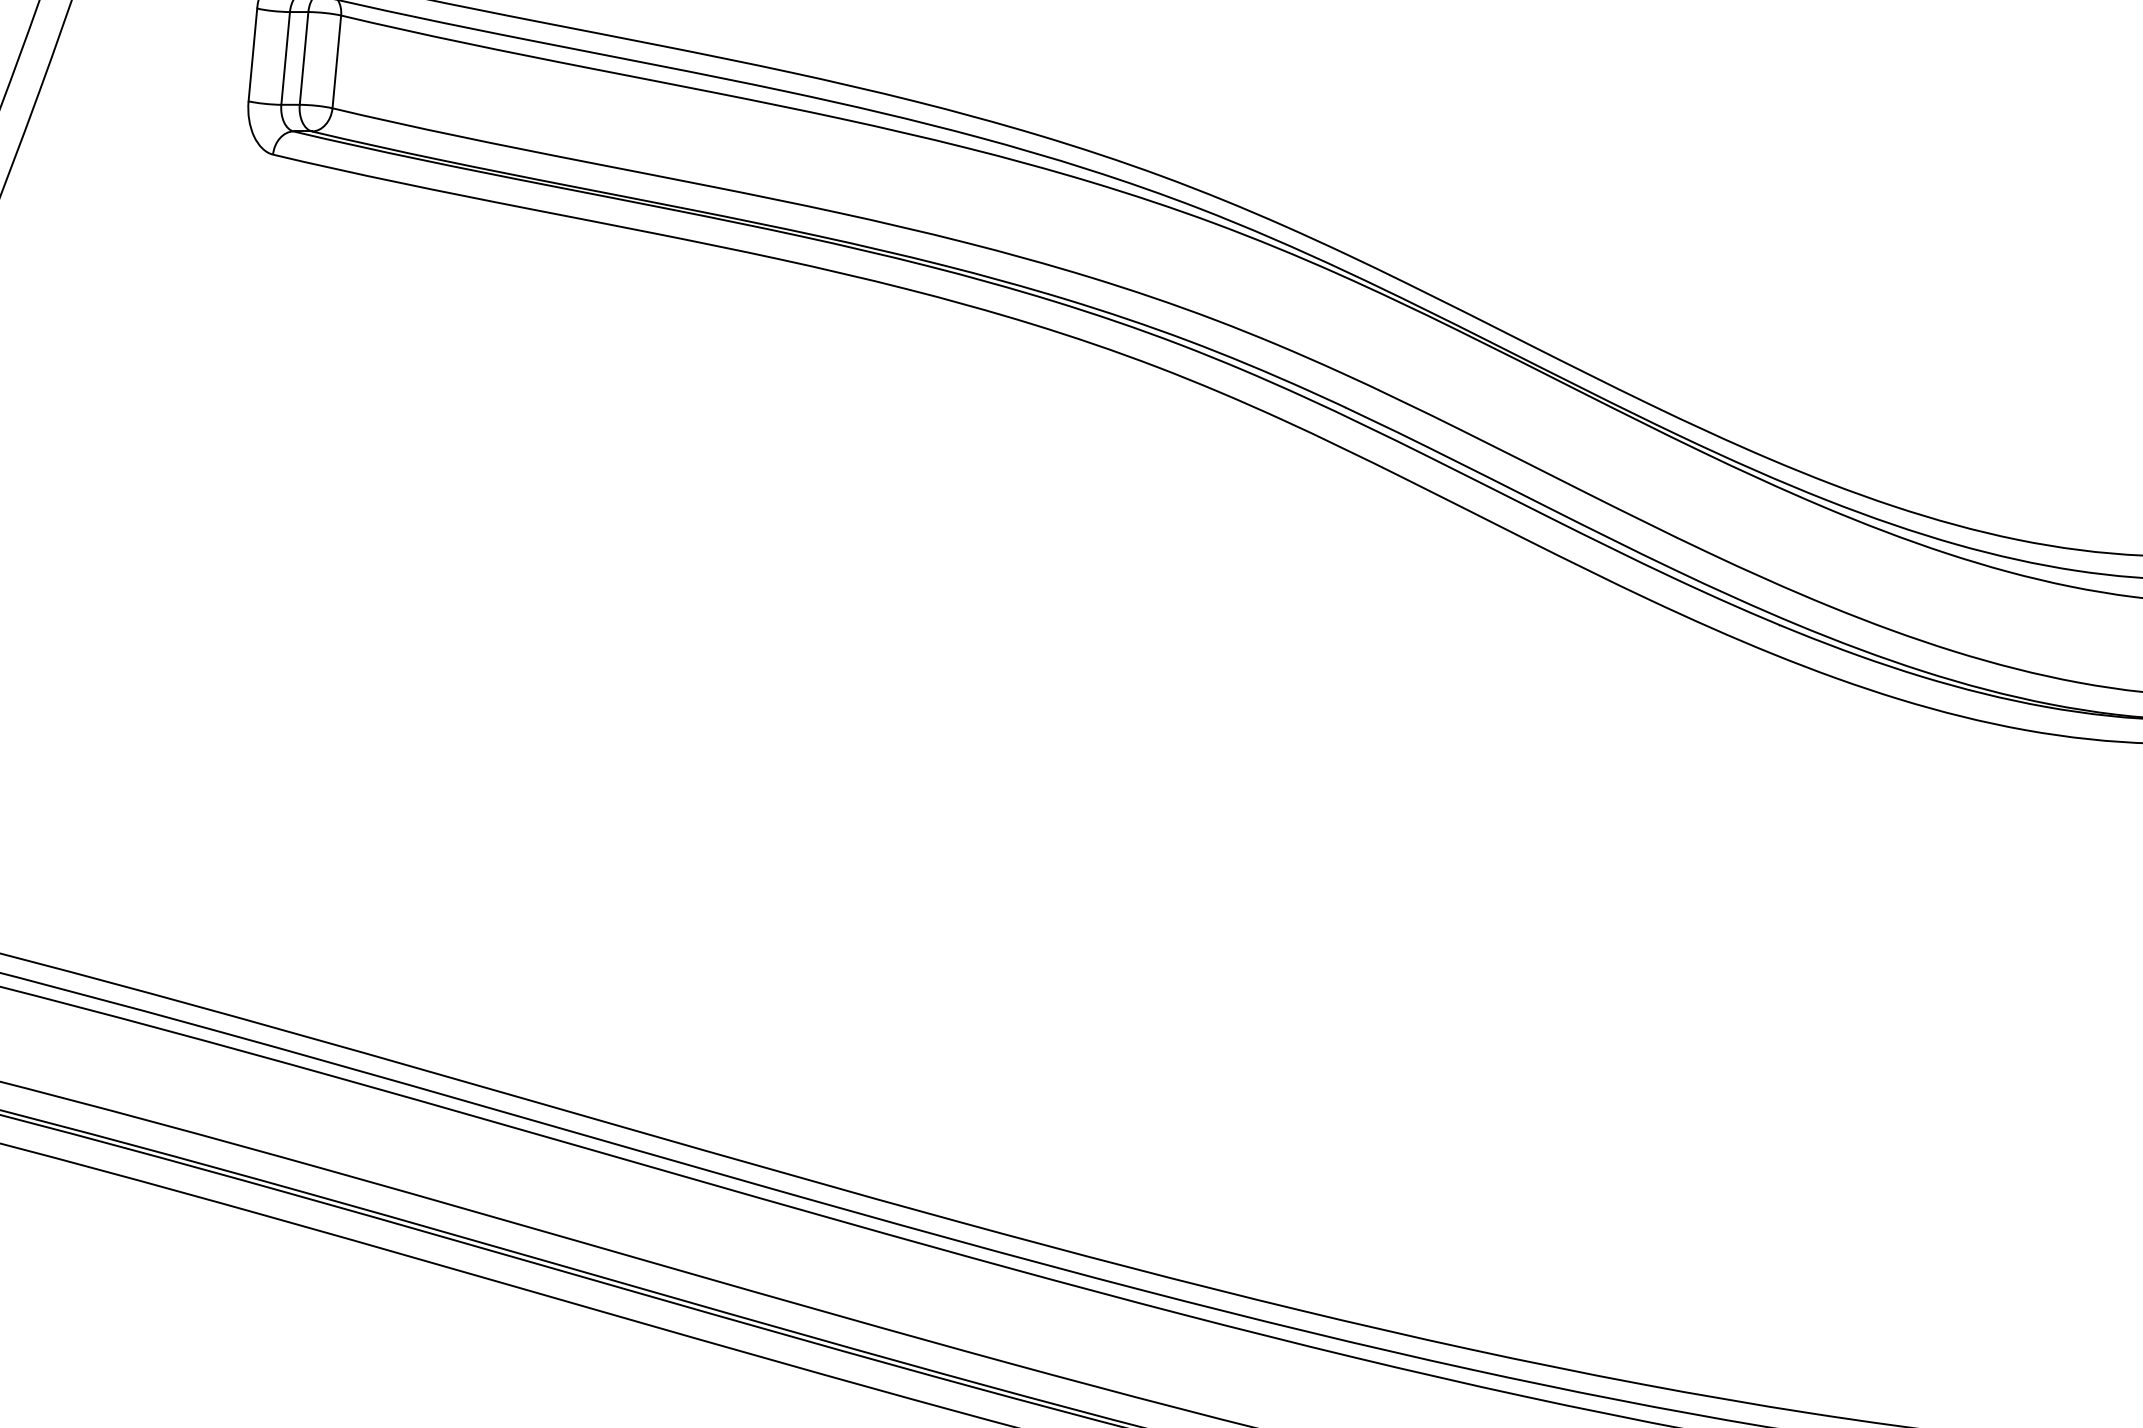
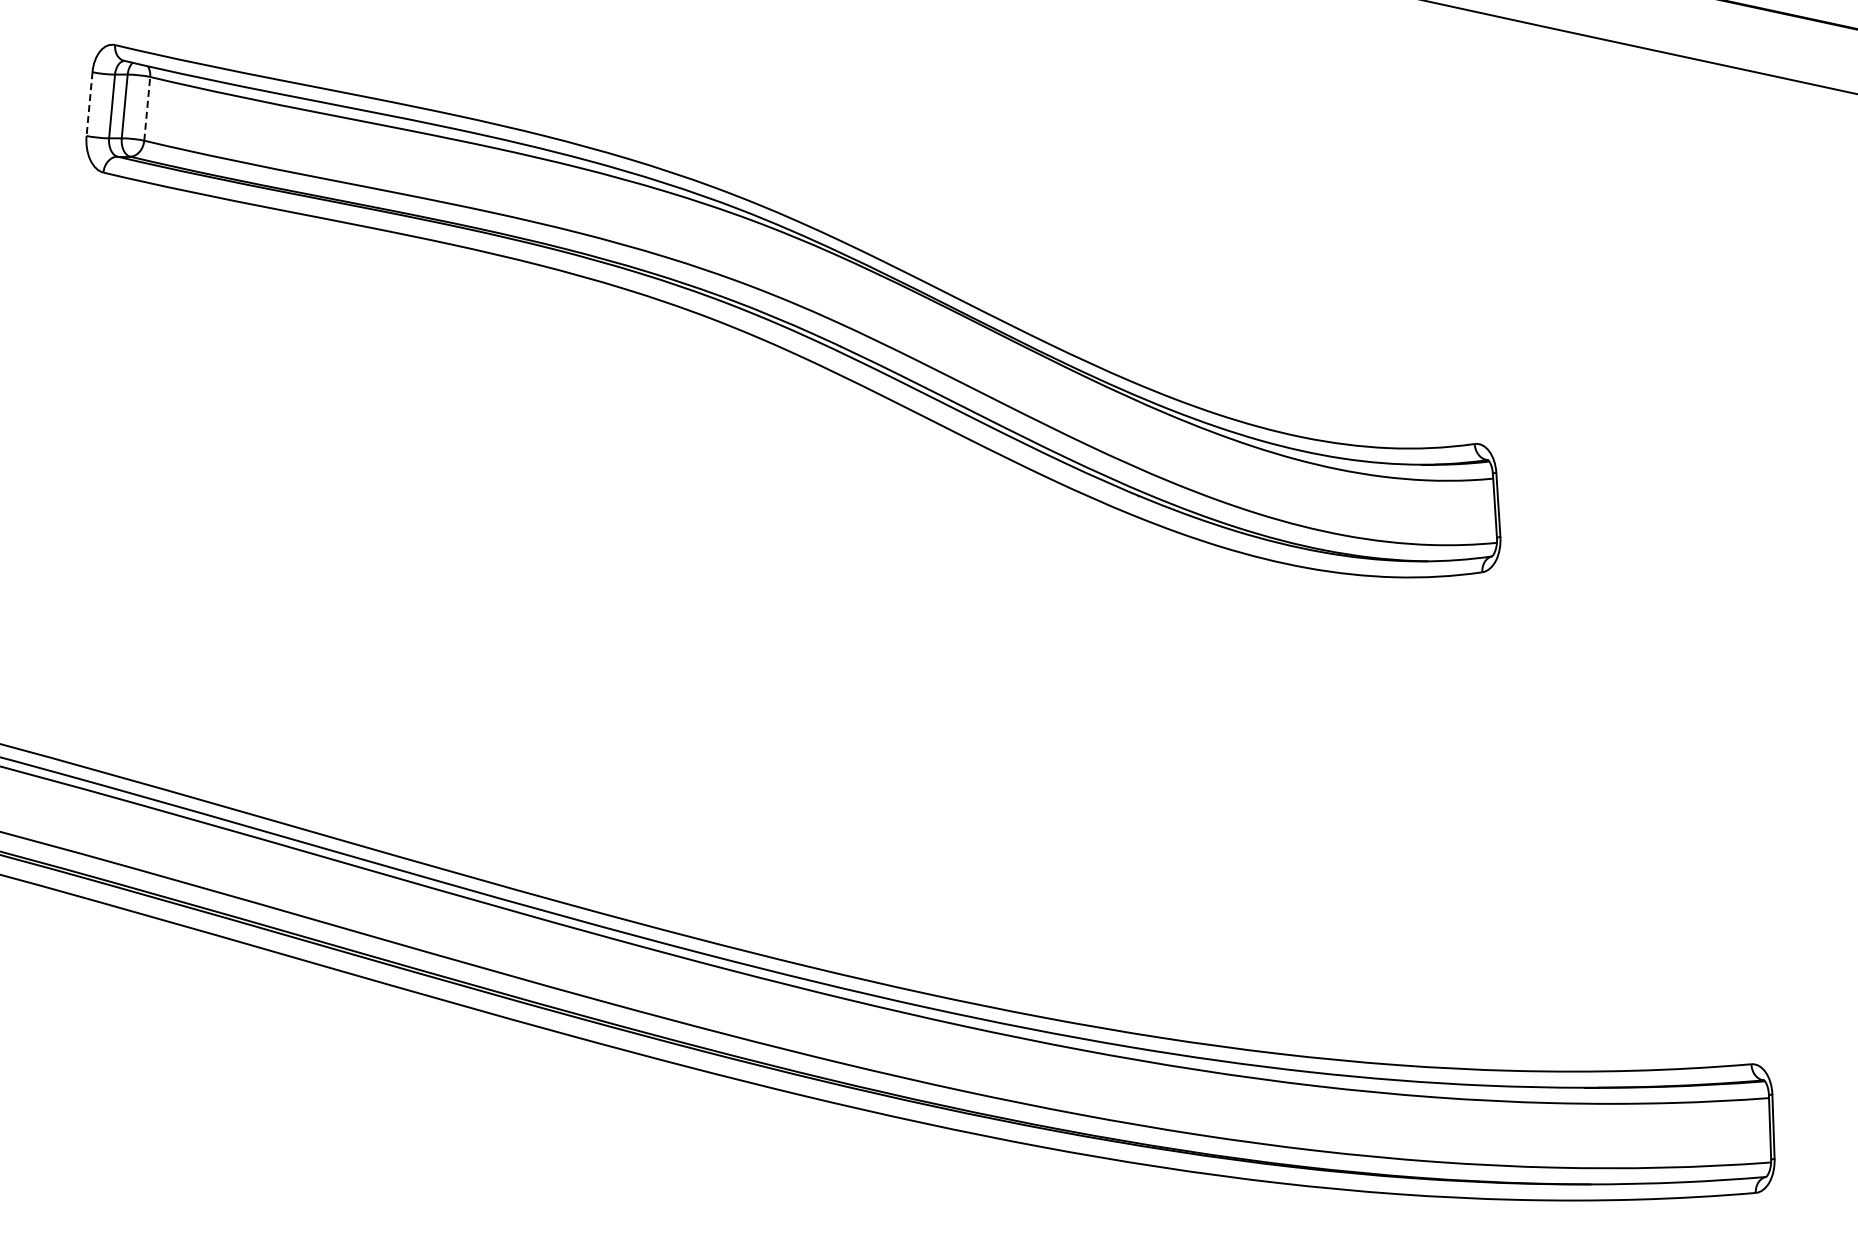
line: (252, 55) -> (89, 104), solid -> dashed
line: (337, 61) -> (147, 108), solid -> dashed

